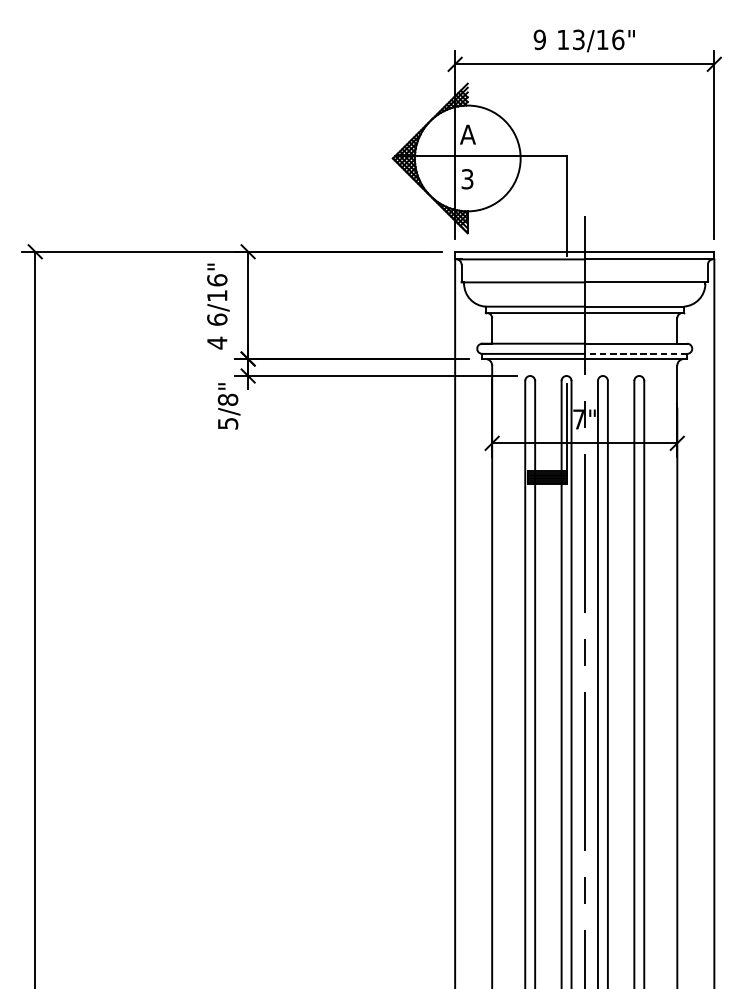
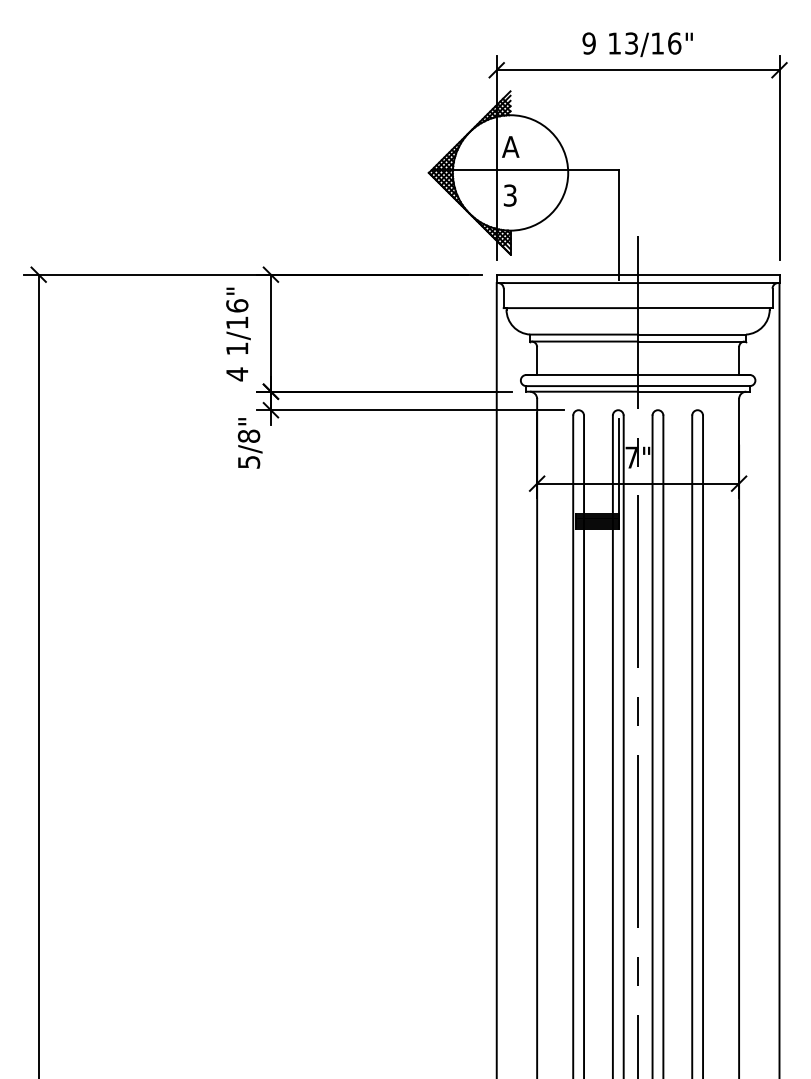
text: (217, 319) -> (237, 348), 6/16" -> 1/16"
line: (635, 354) -> (693, 386), dashed -> solid

